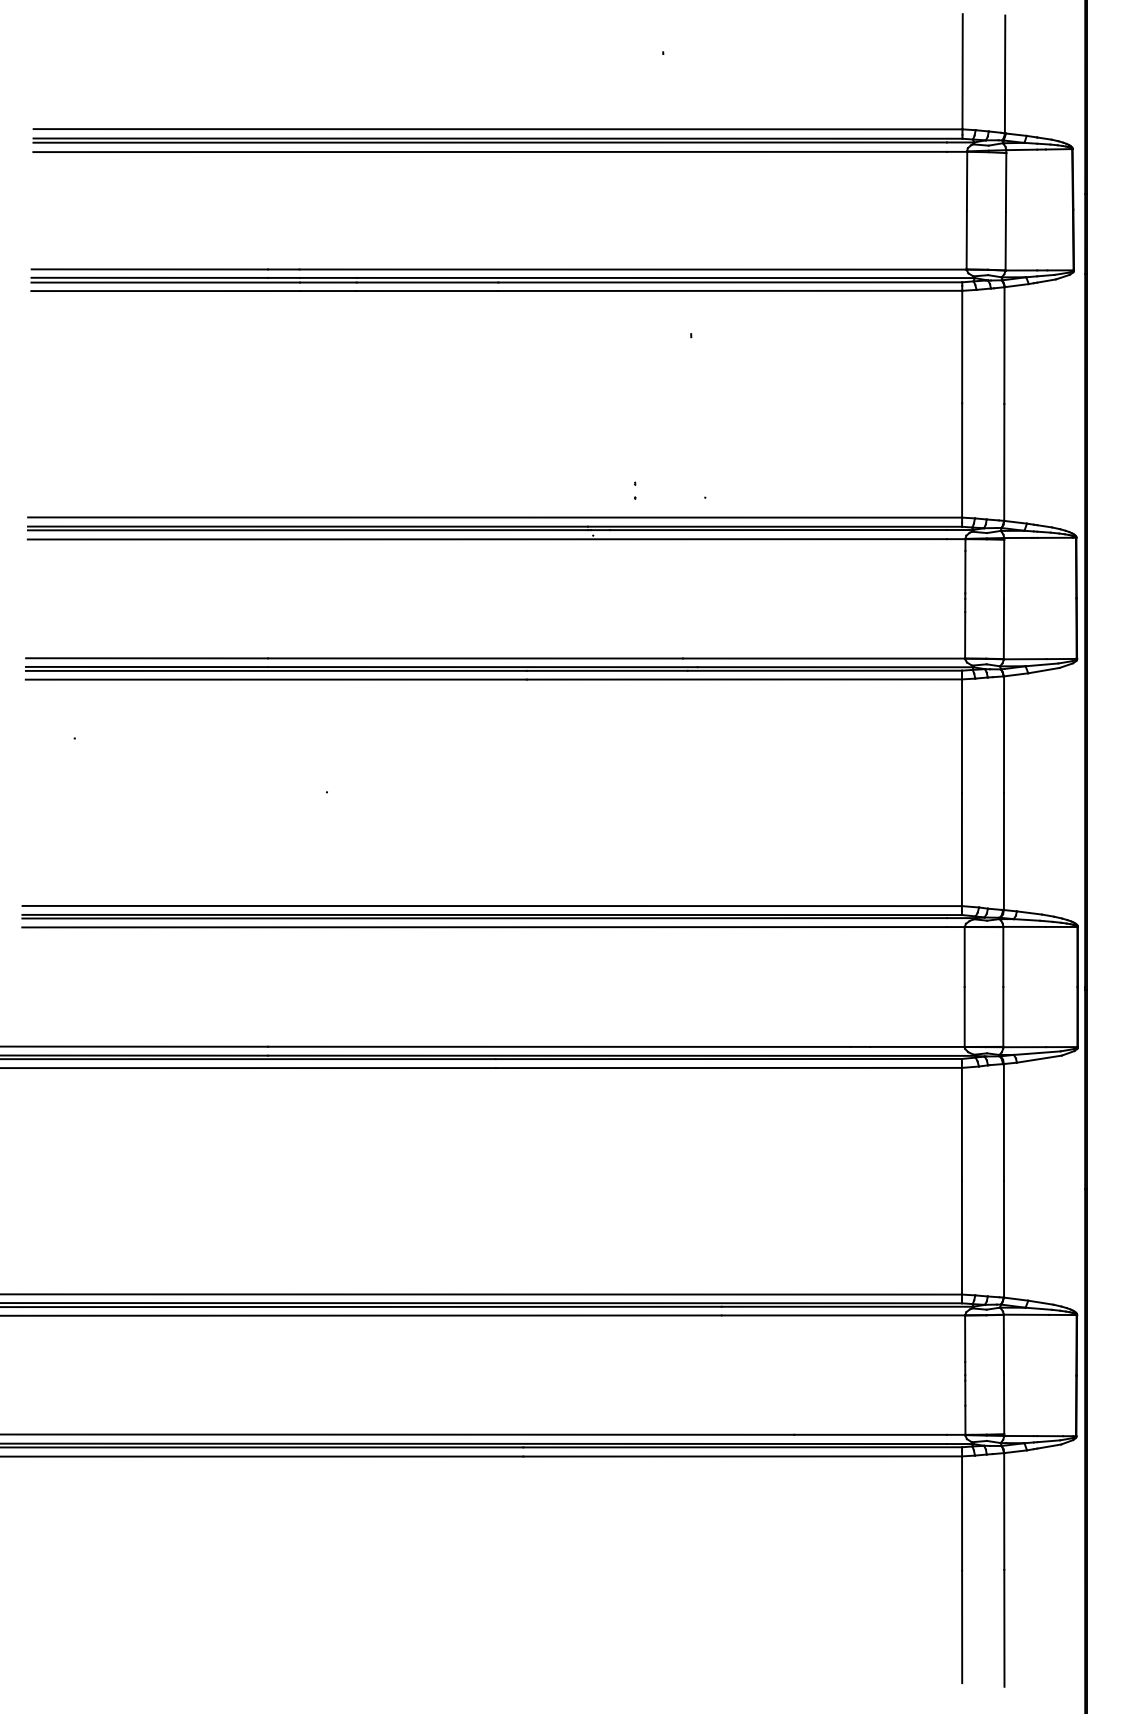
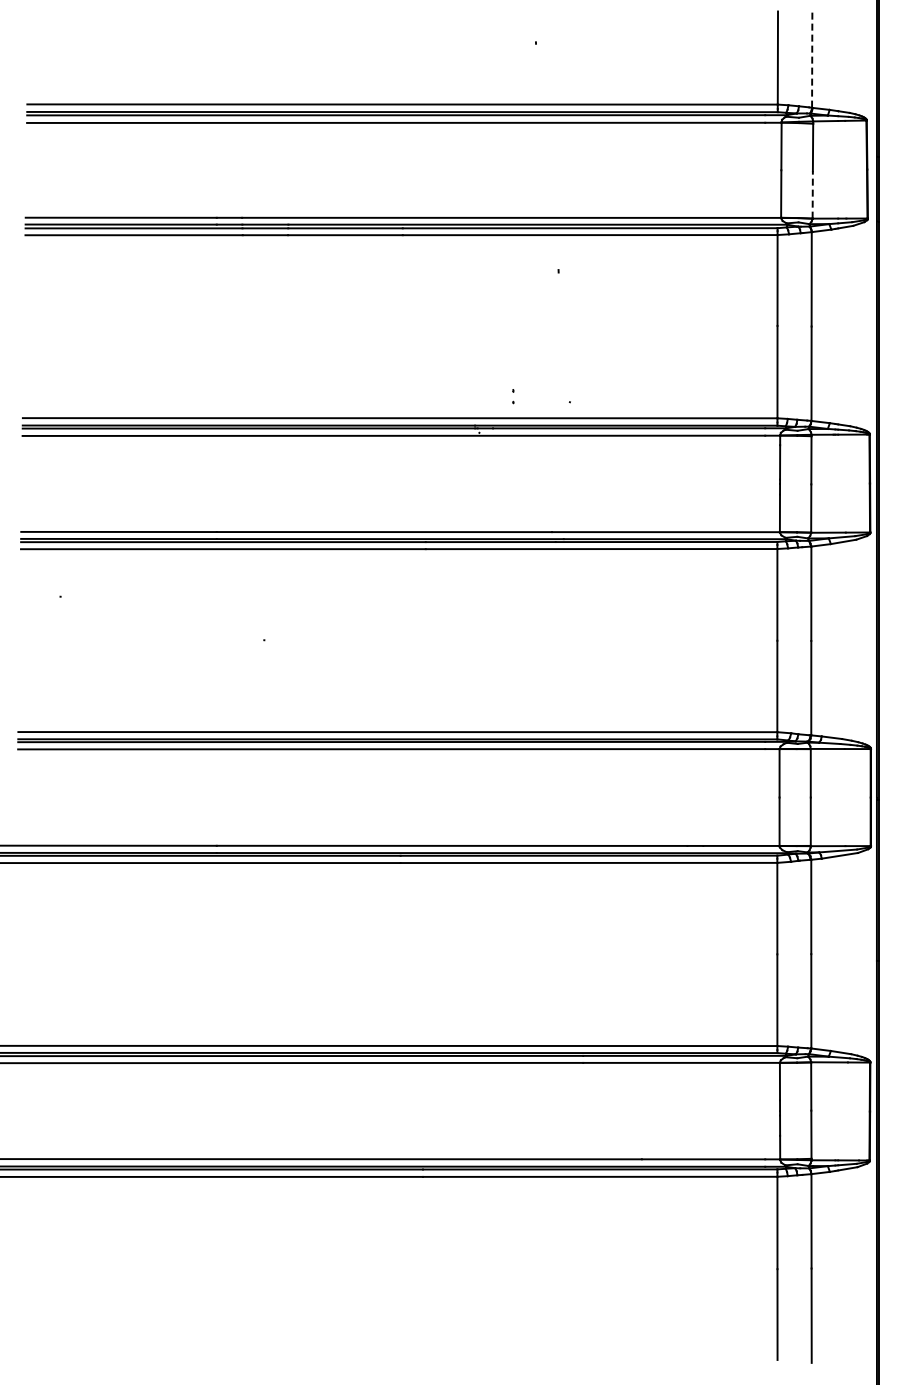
line: (1005, 74) -> (812, 60), solid -> dashed
line: (1005, 240) -> (812, 194), solid -> dashed

